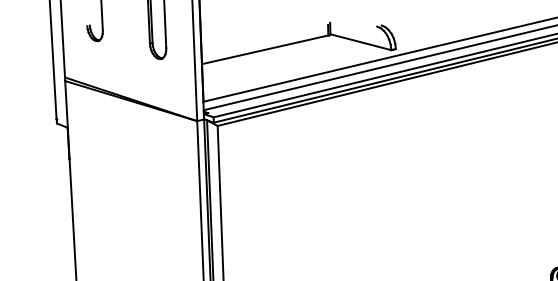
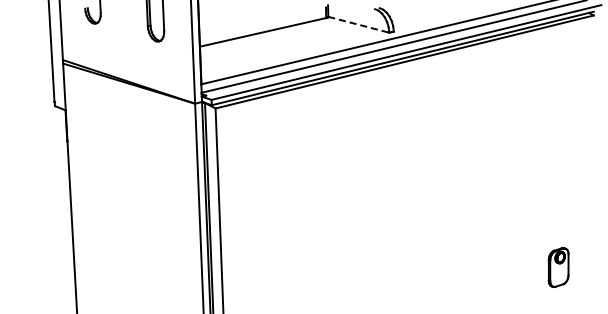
line: (361, 41) -> (359, 24), solid -> dashed

